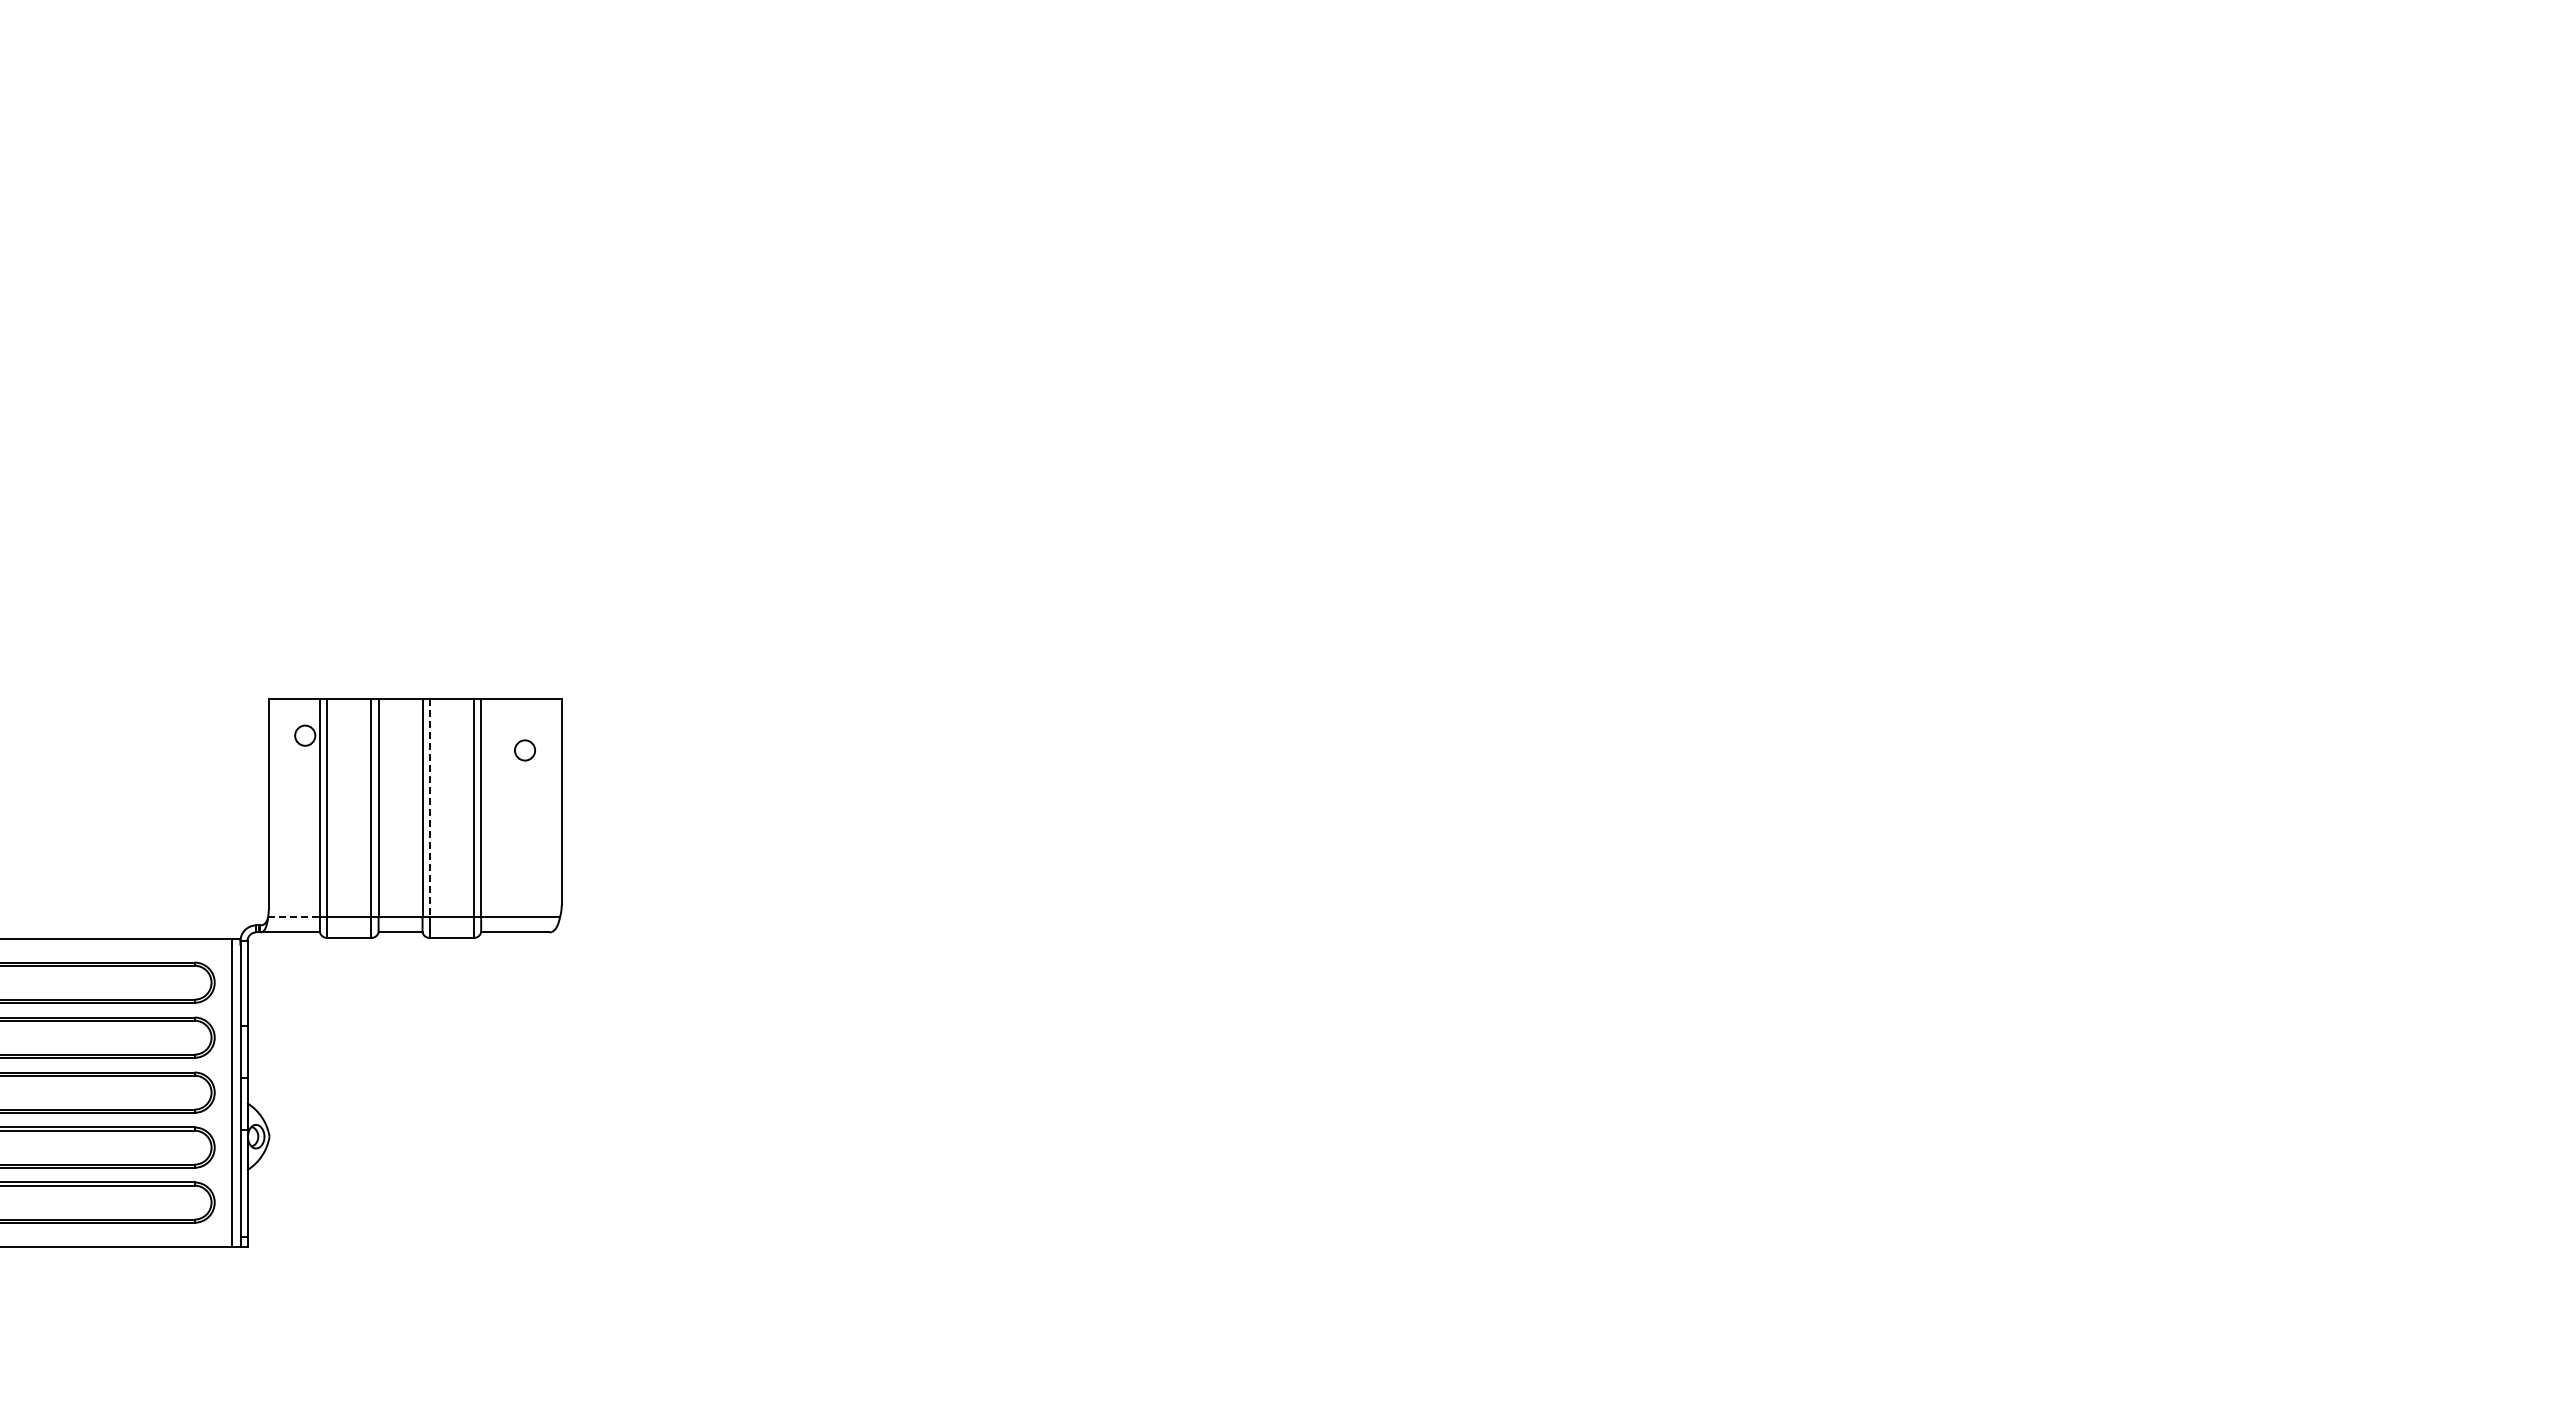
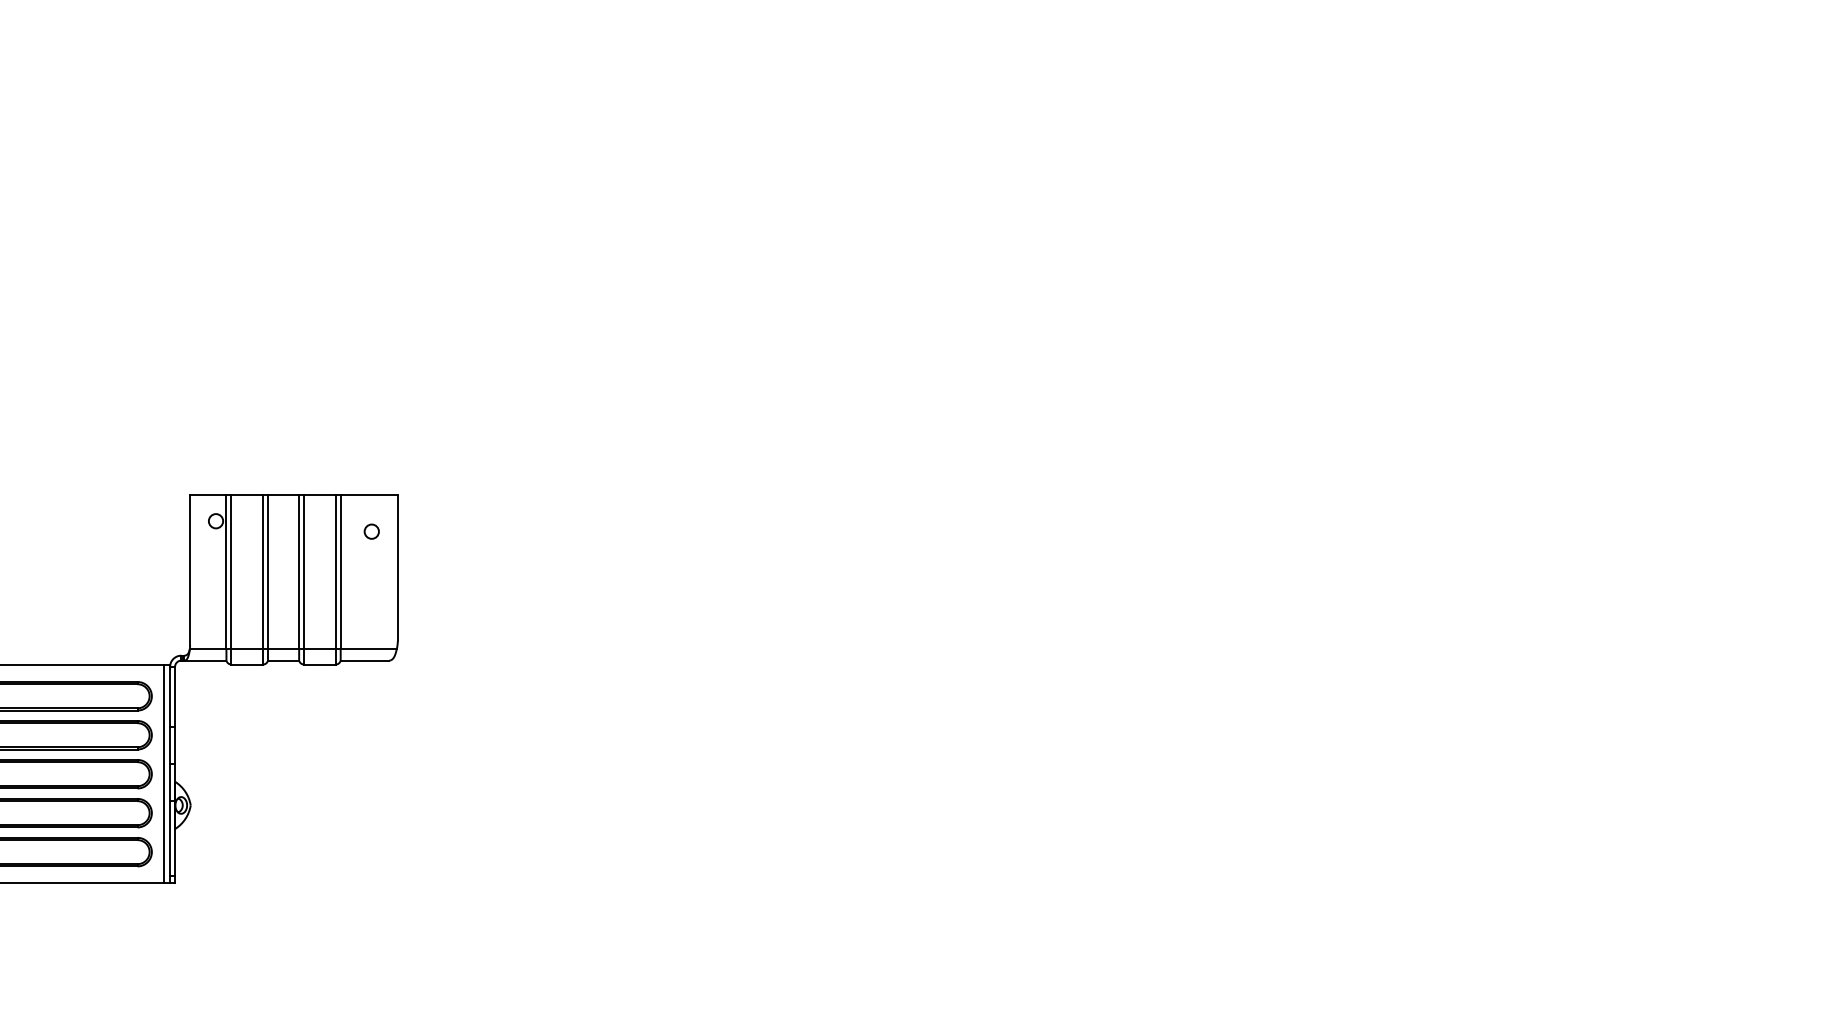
line: (429, 807) -> (304, 572), dashed -> solid
line: (294, 916) -> (208, 649), dashed -> solid

